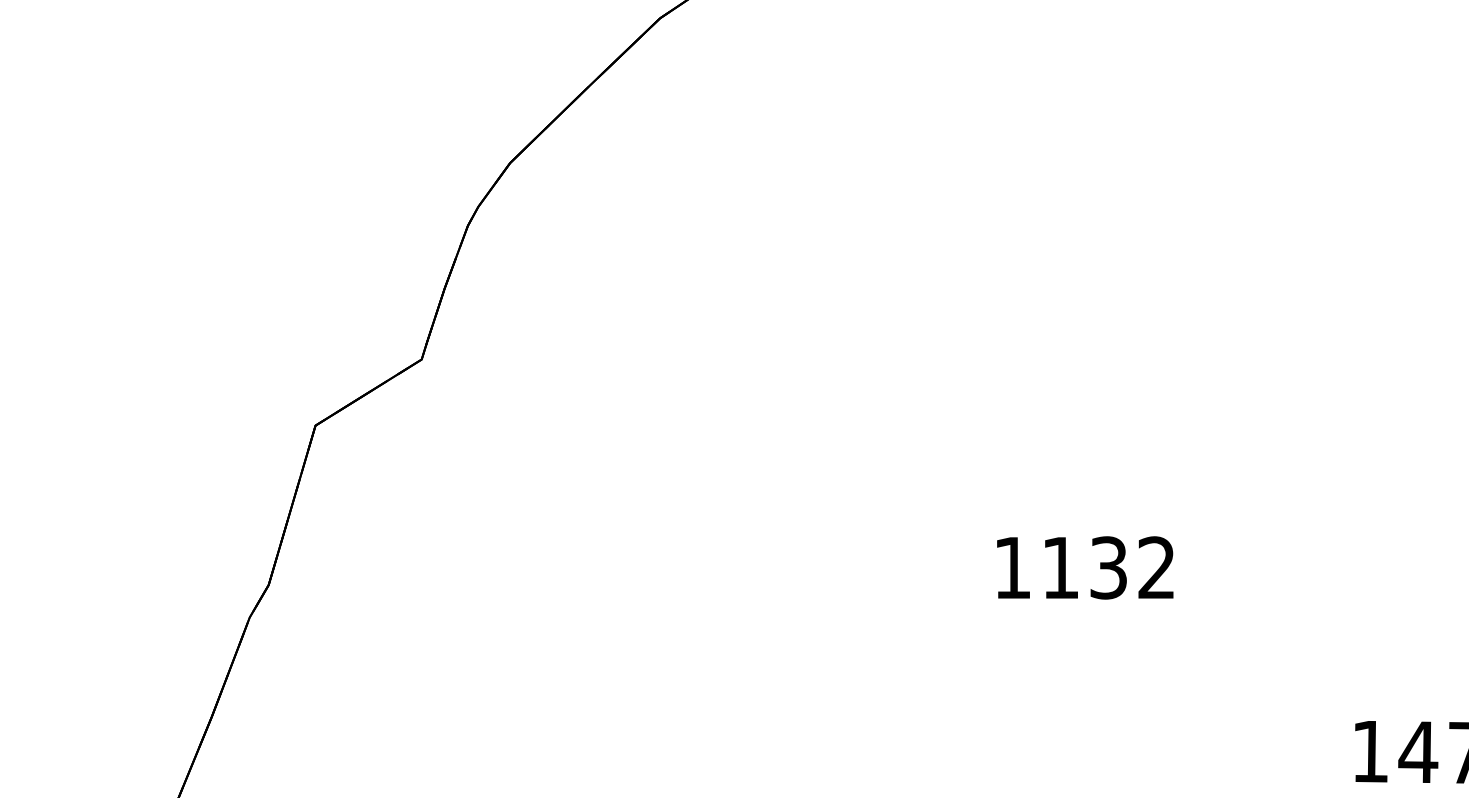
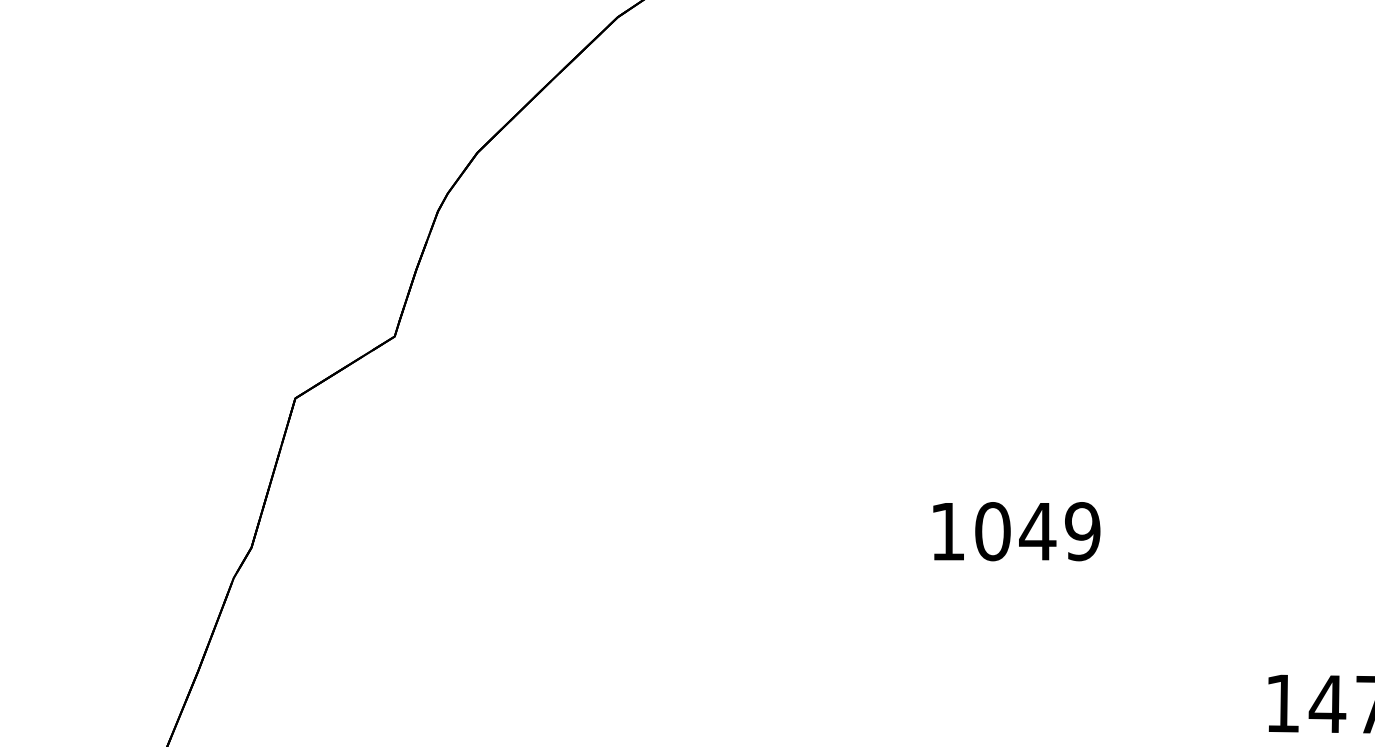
text: (1108, 567) -> (1037, 531), 1132 -> 1049

